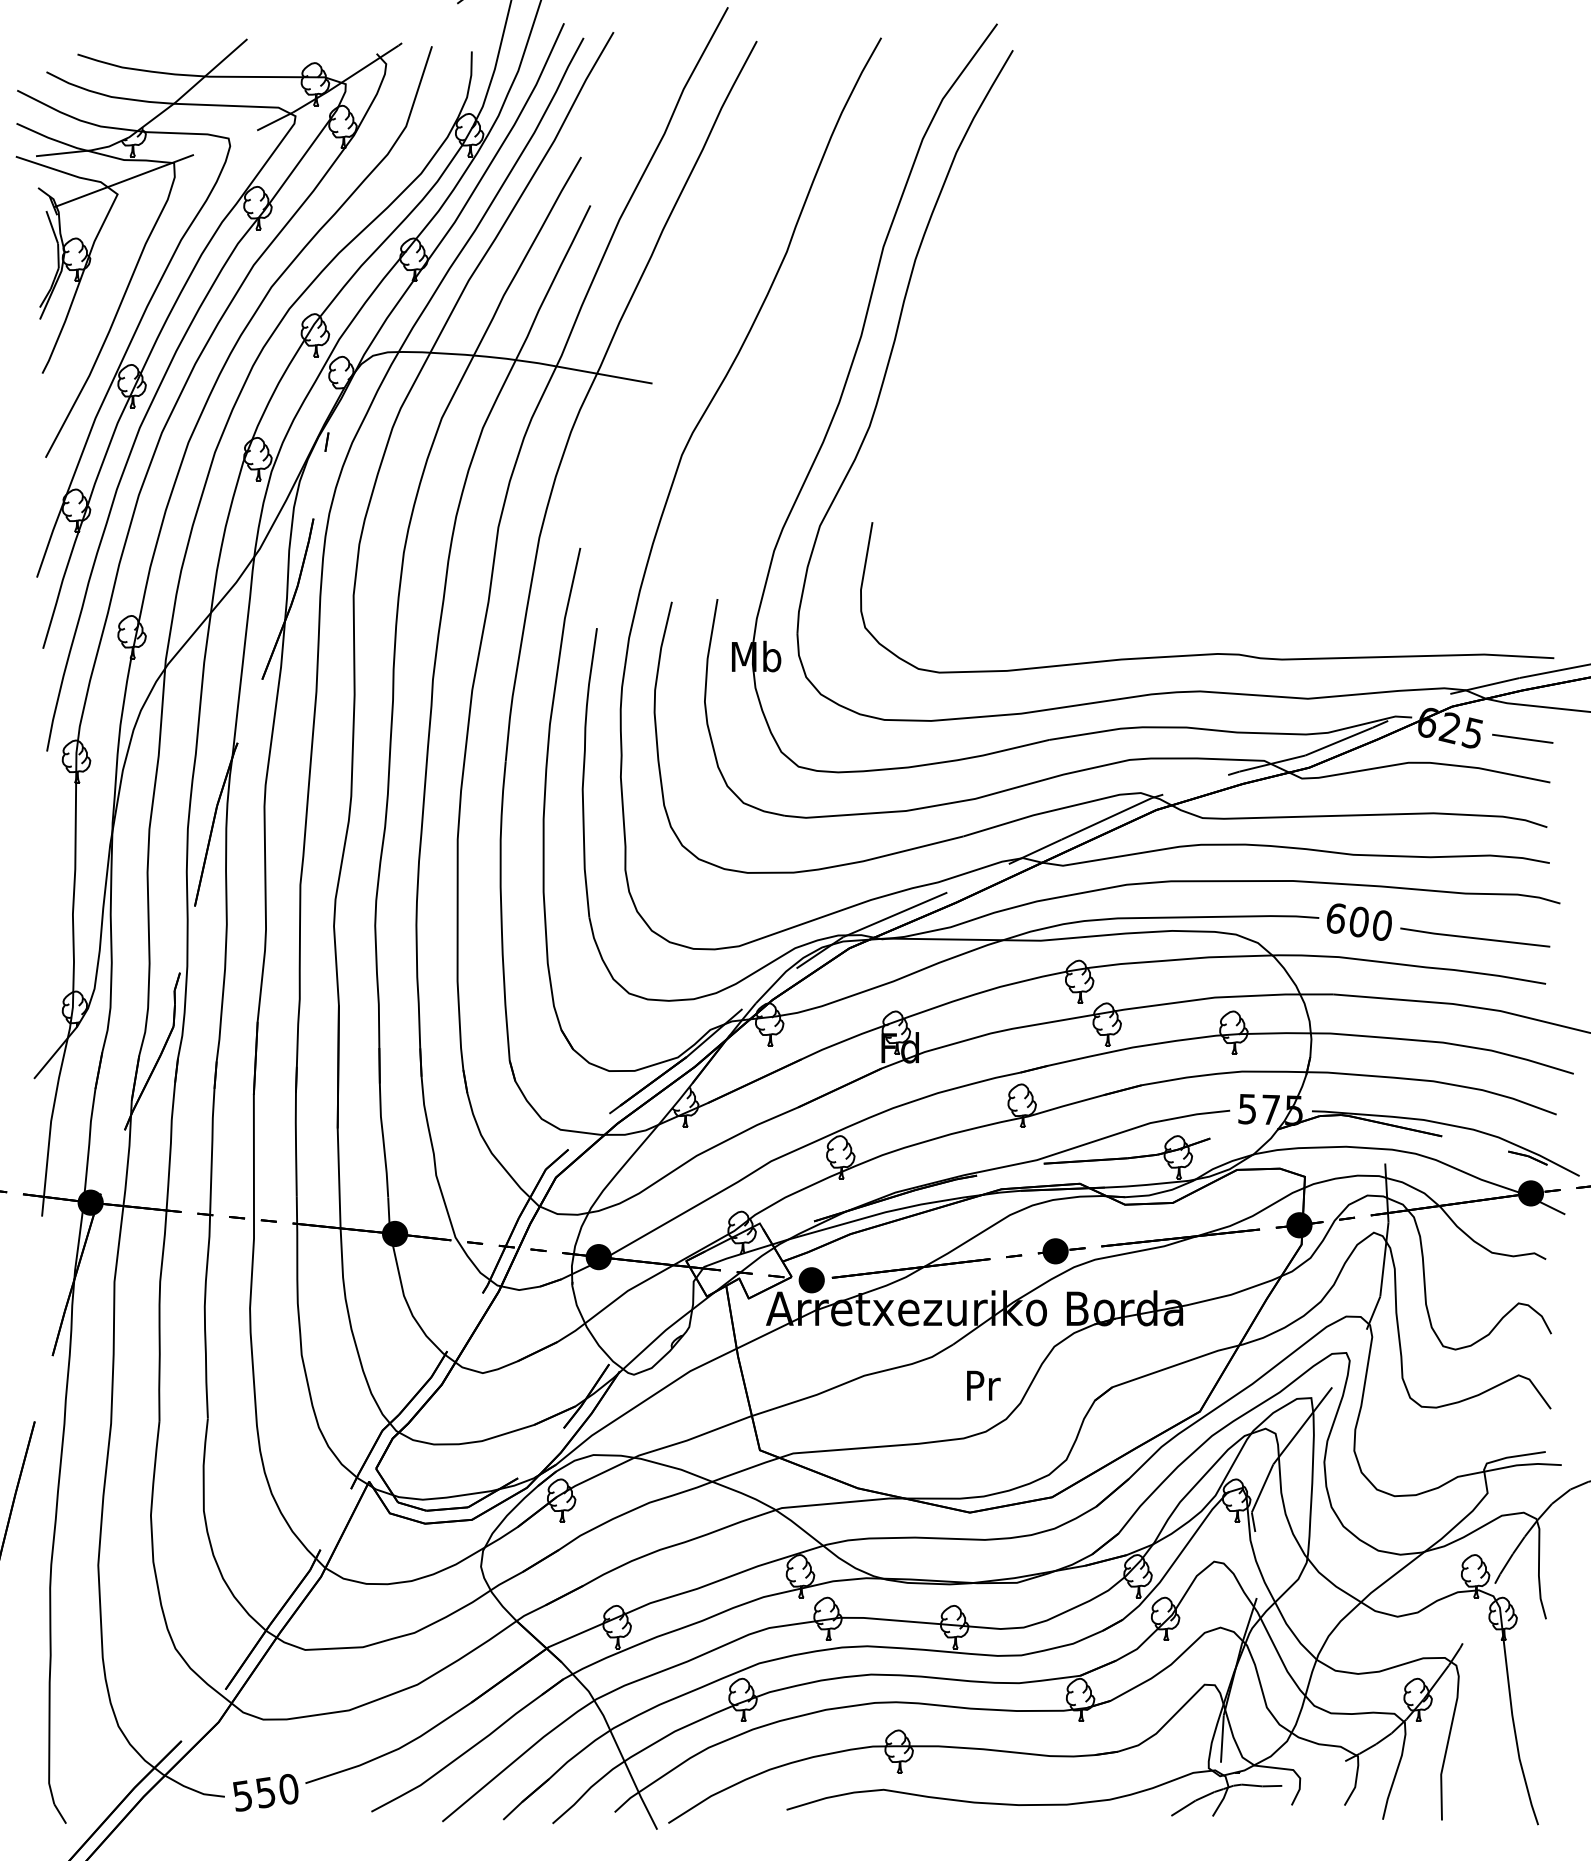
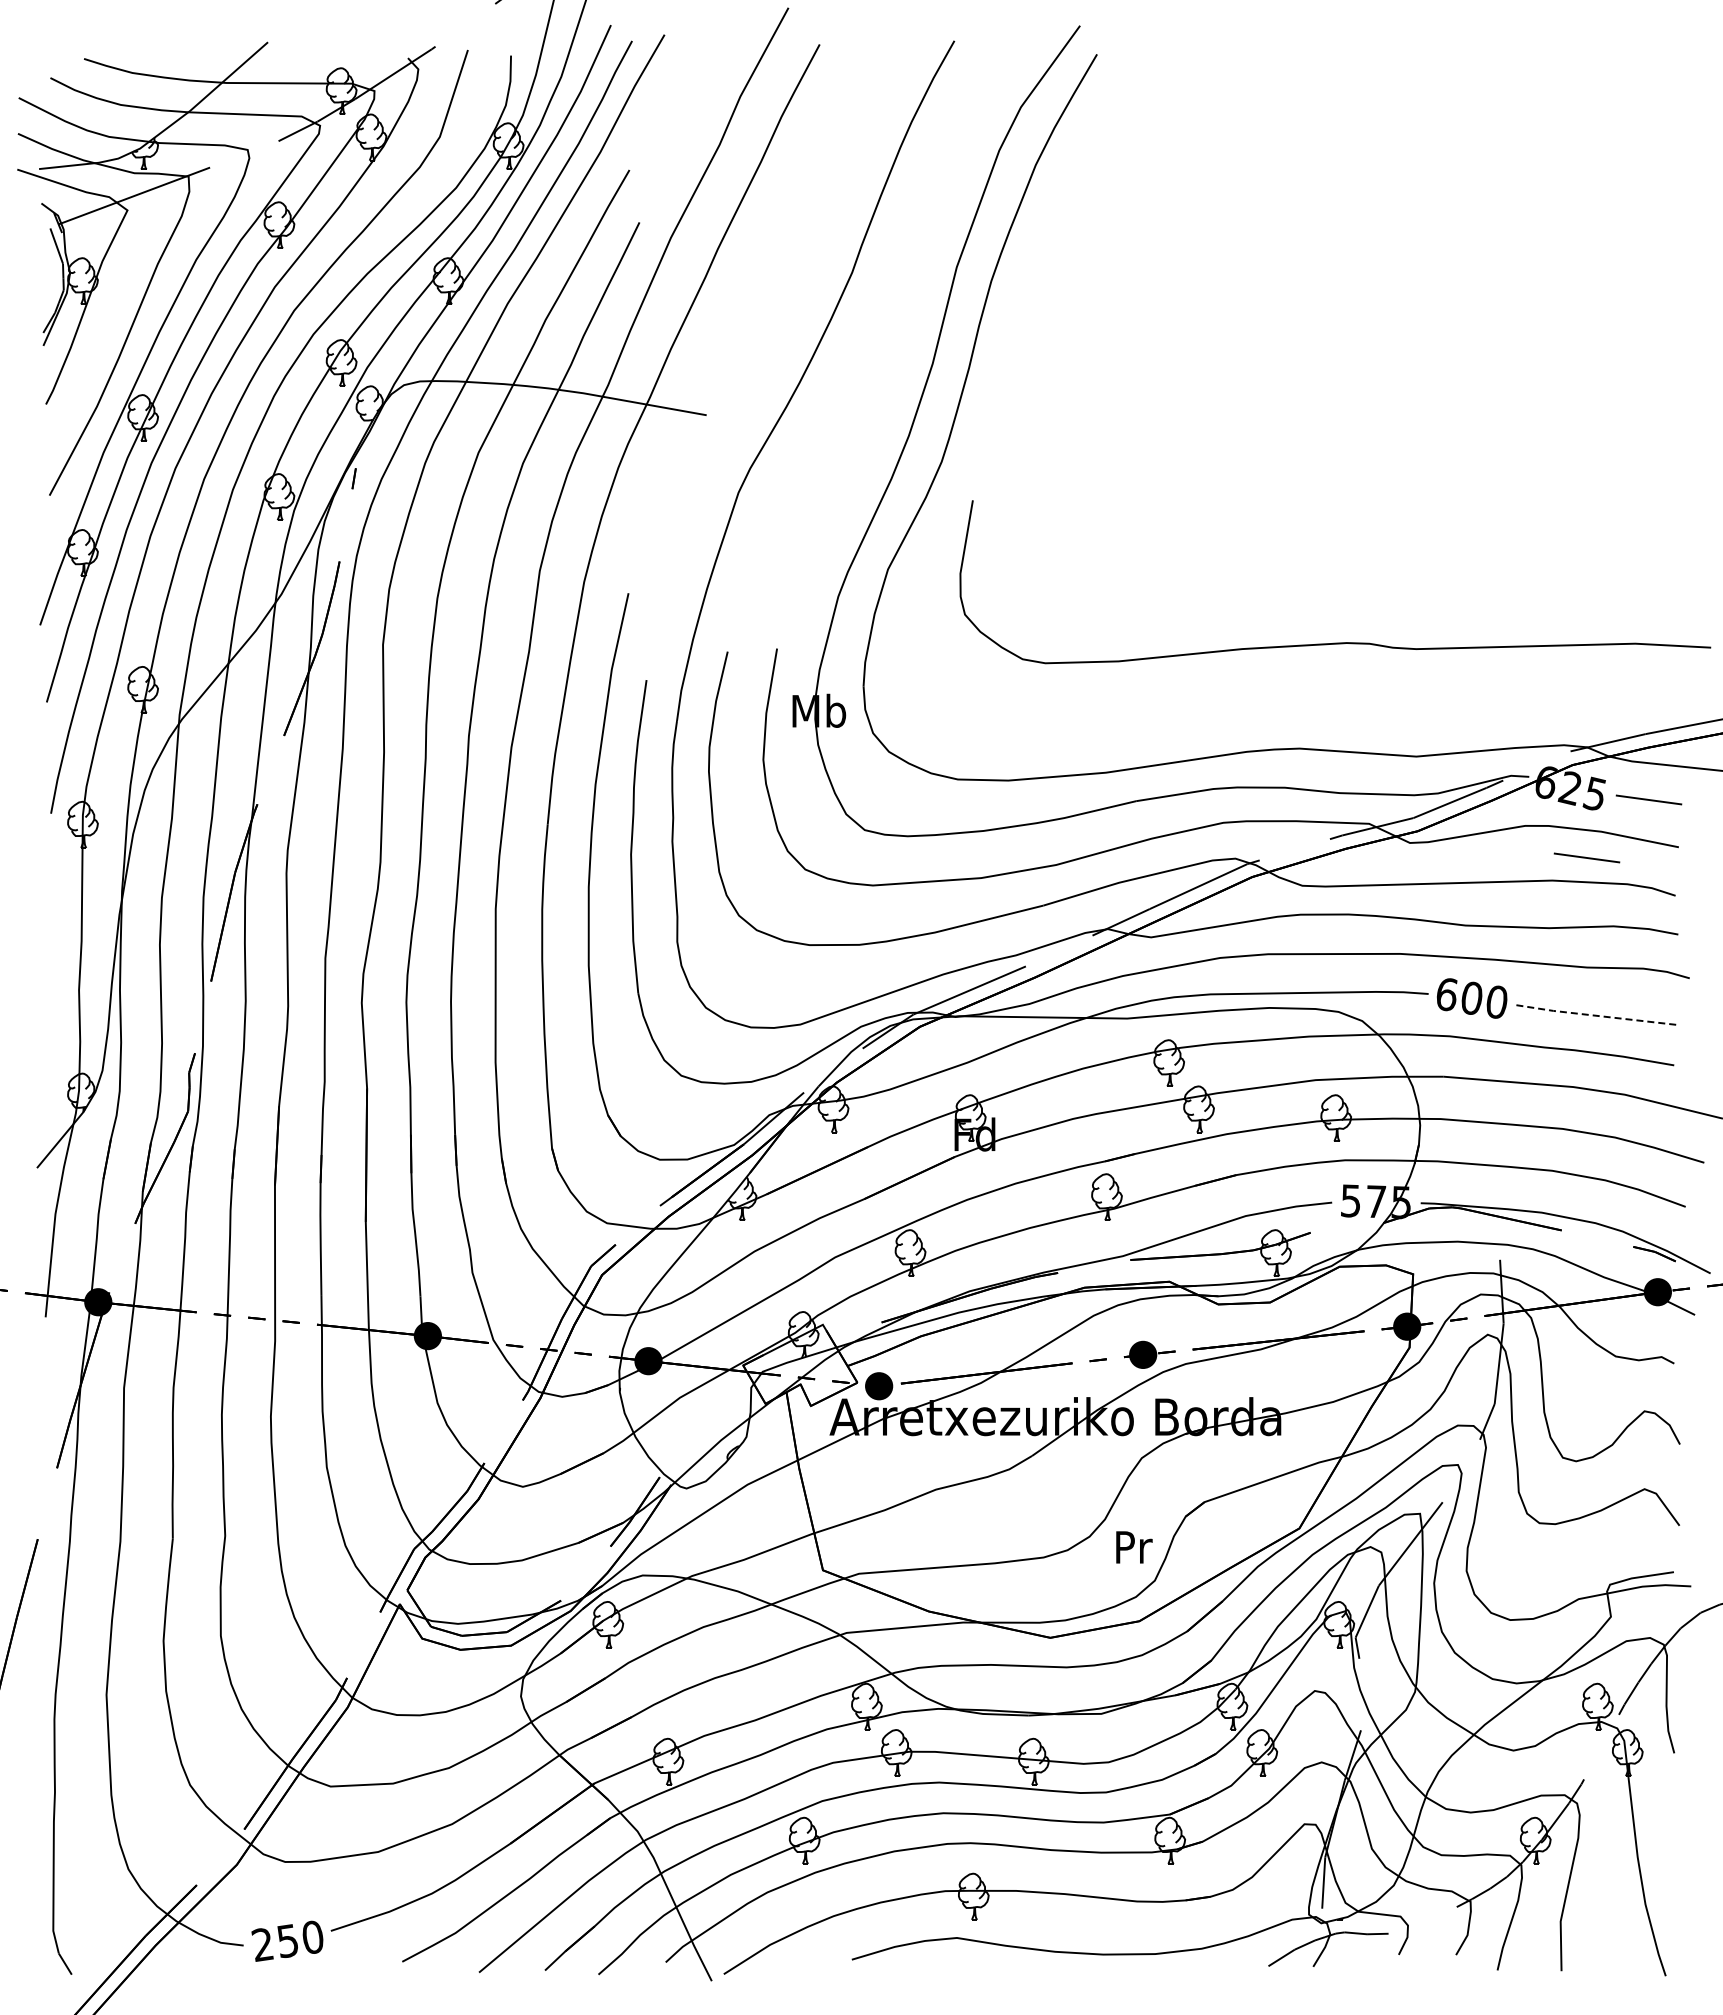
curve: (1207, 653) -> (1335, 642), moved
line: (1465, 791) -> (1586, 857), added
line: (1474, 937) -> (1596, 1015), solid -> dashed
text: (983, 1385) -> (1134, 1547), moved
text: (242, 1795) -> (262, 1944), 550 -> 250

